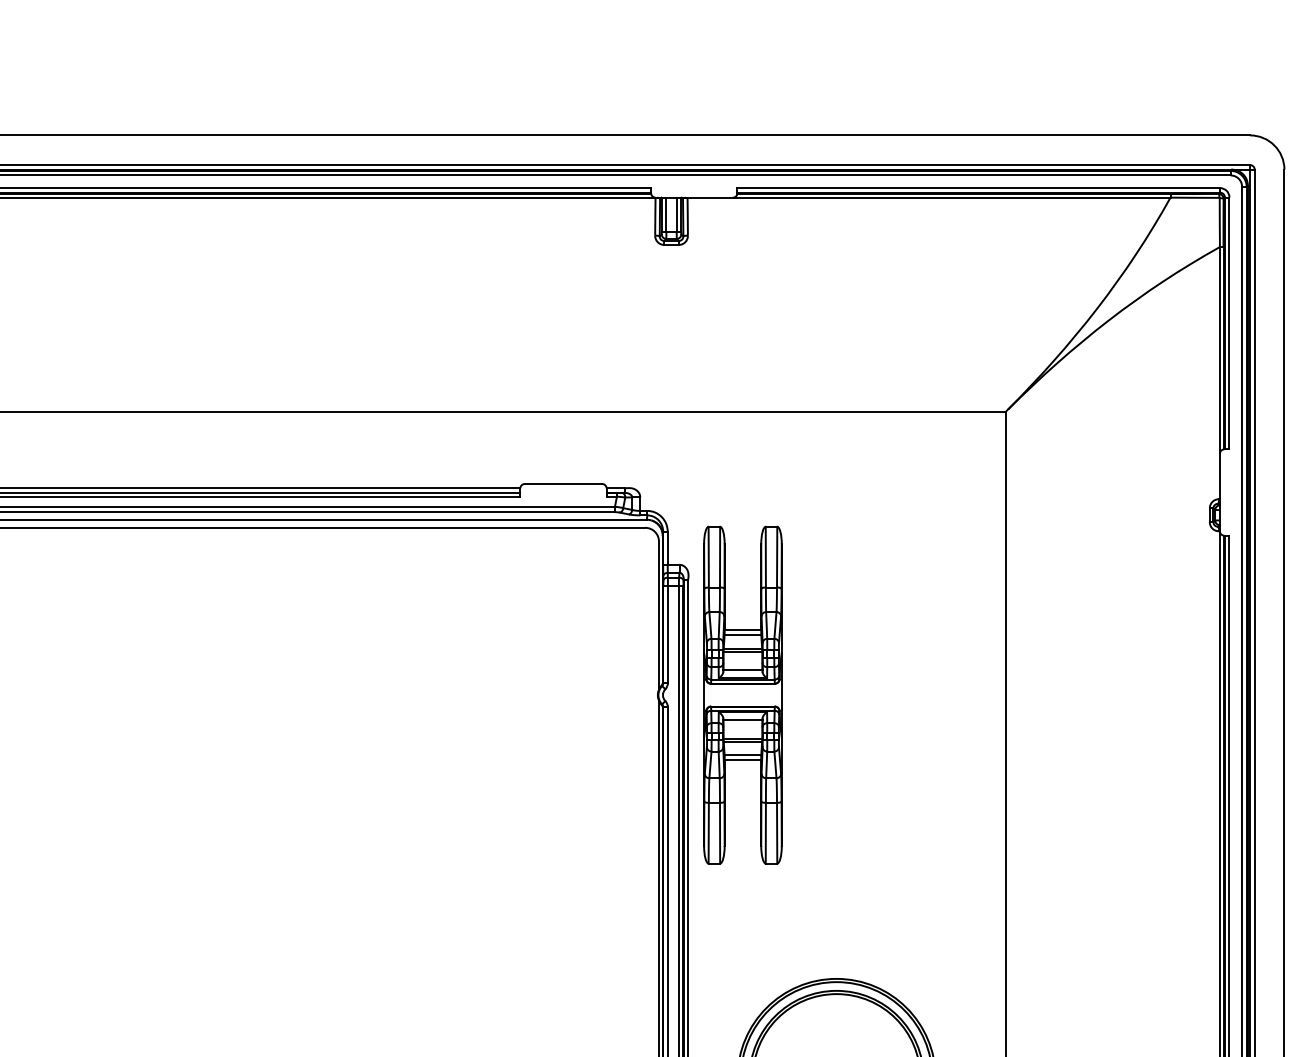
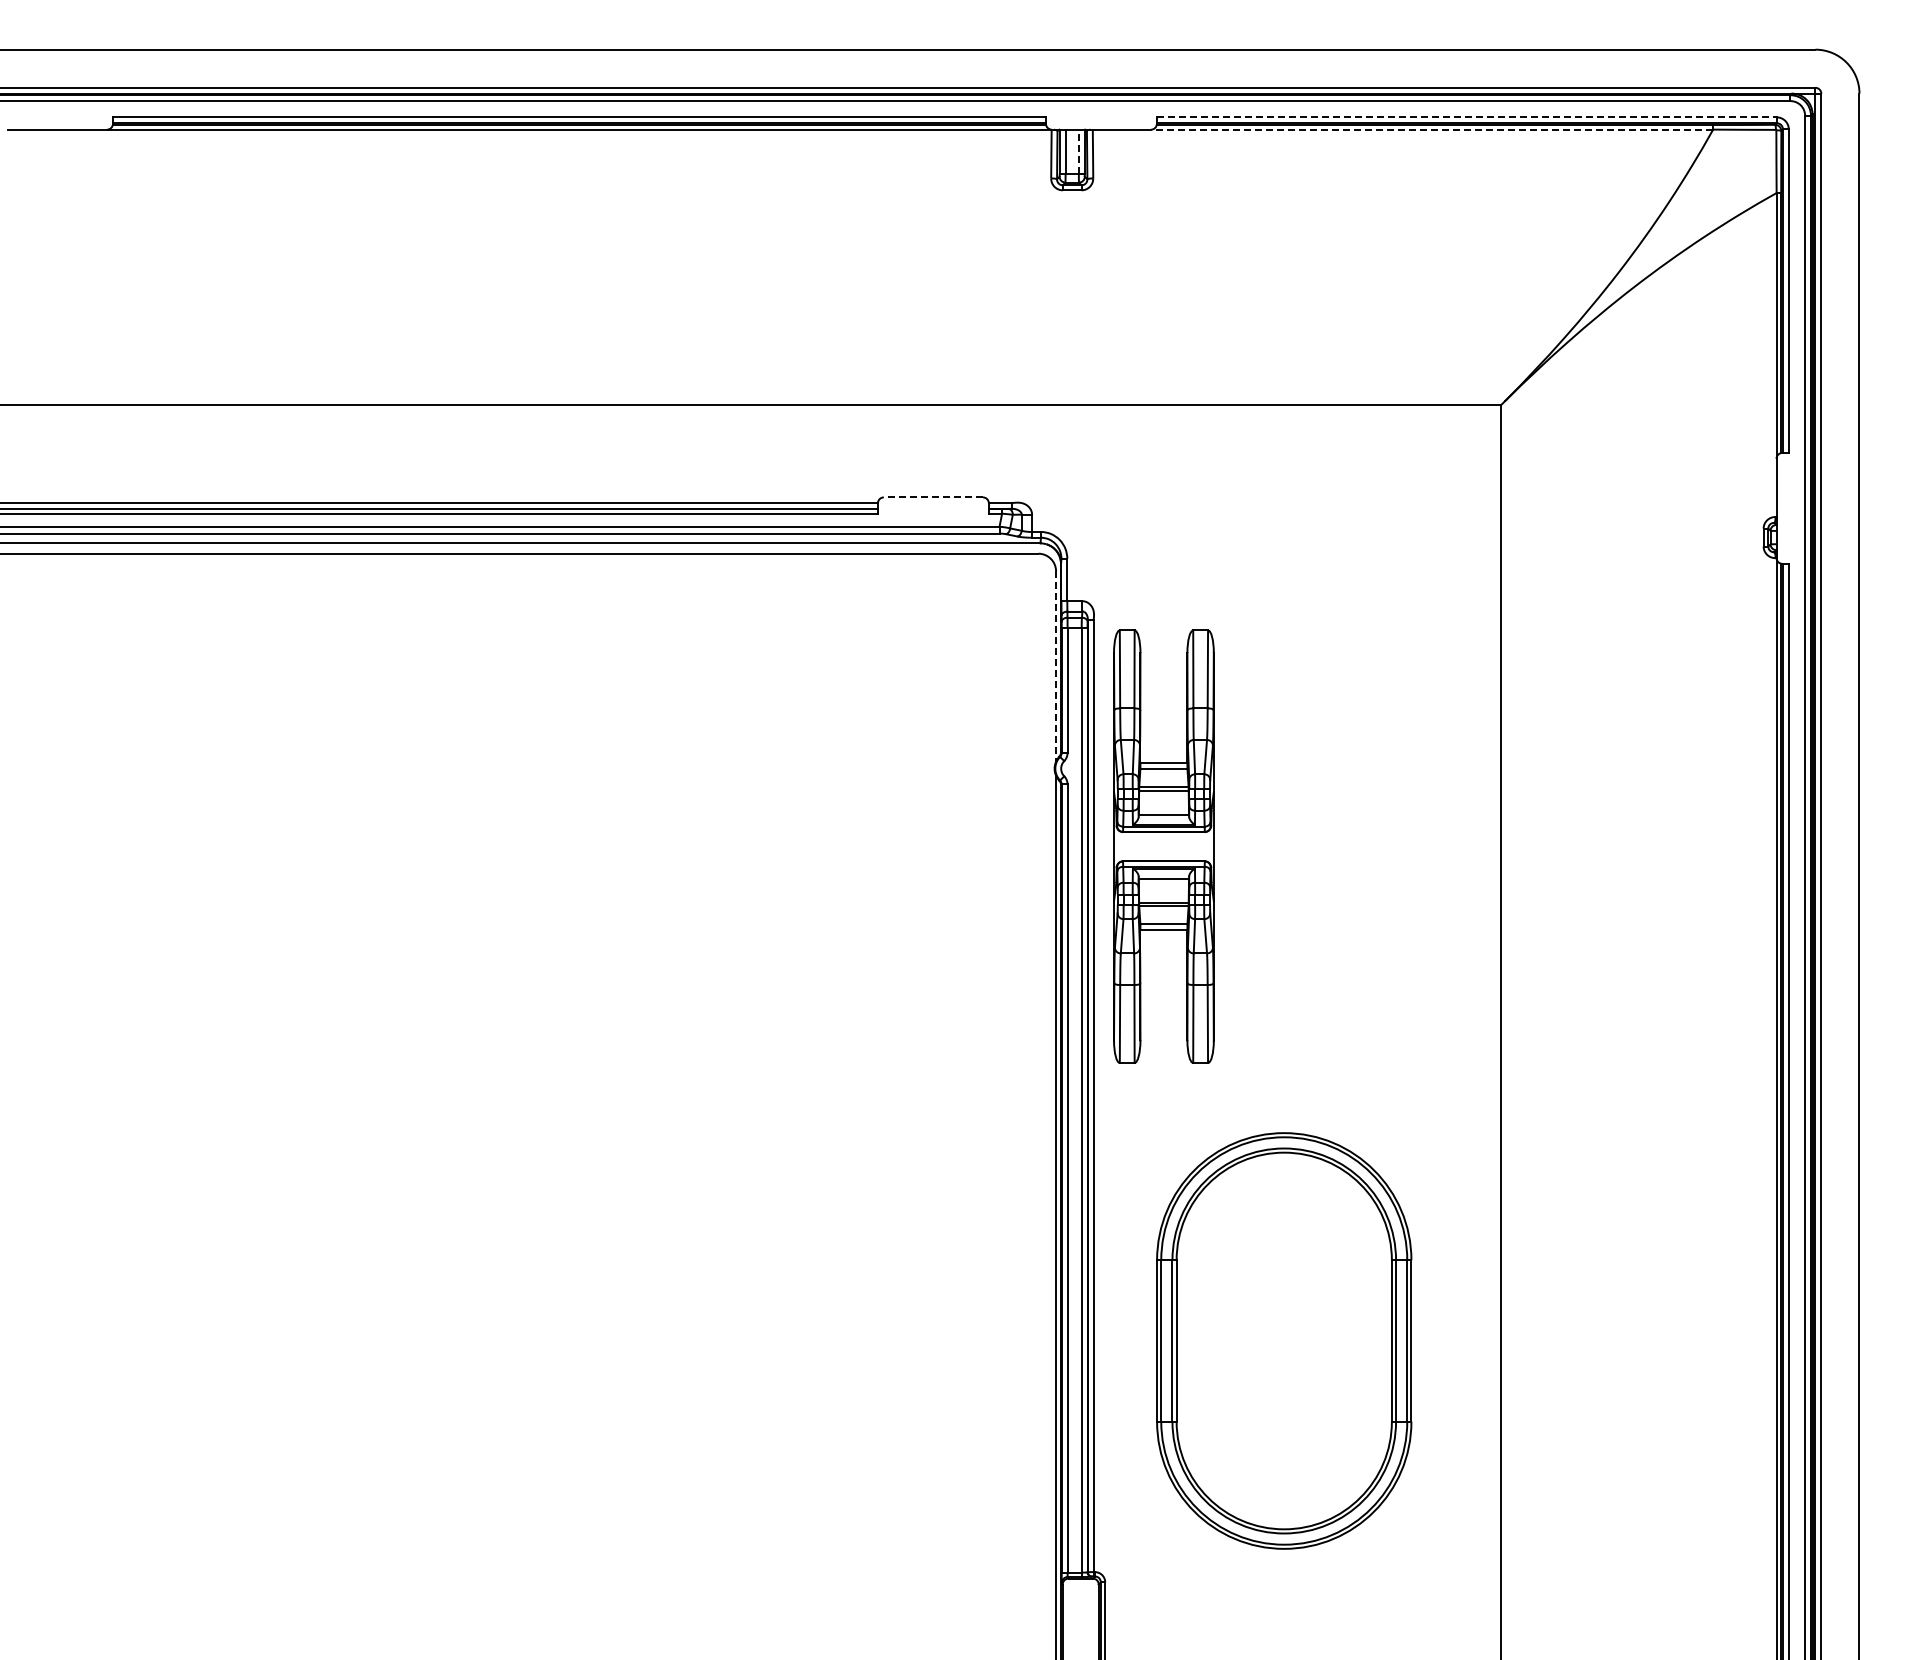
line: (978, 188) -> (1466, 117), solid -> dashed
line: (952, 197) -> (1432, 129), solid -> dashed
line: (676, 214) -> (1078, 151), solid -> dashed
line: (563, 484) -> (933, 497), solid -> dashed
line: (659, 616) -> (1056, 667), solid -> dashed
part: (742, 695) -> (1163, 846), moved

